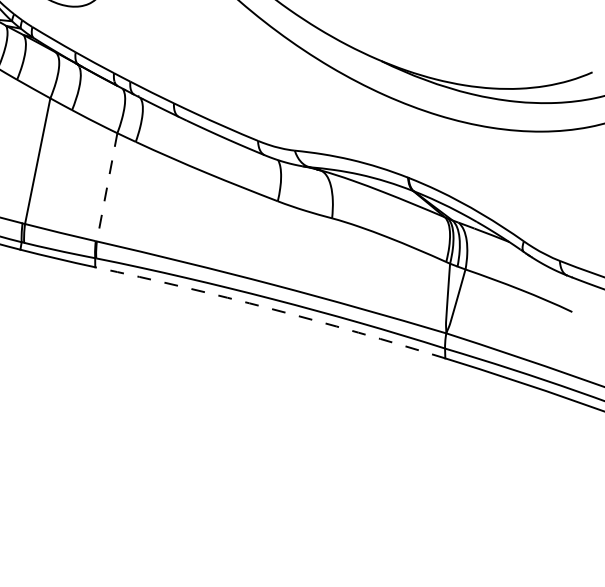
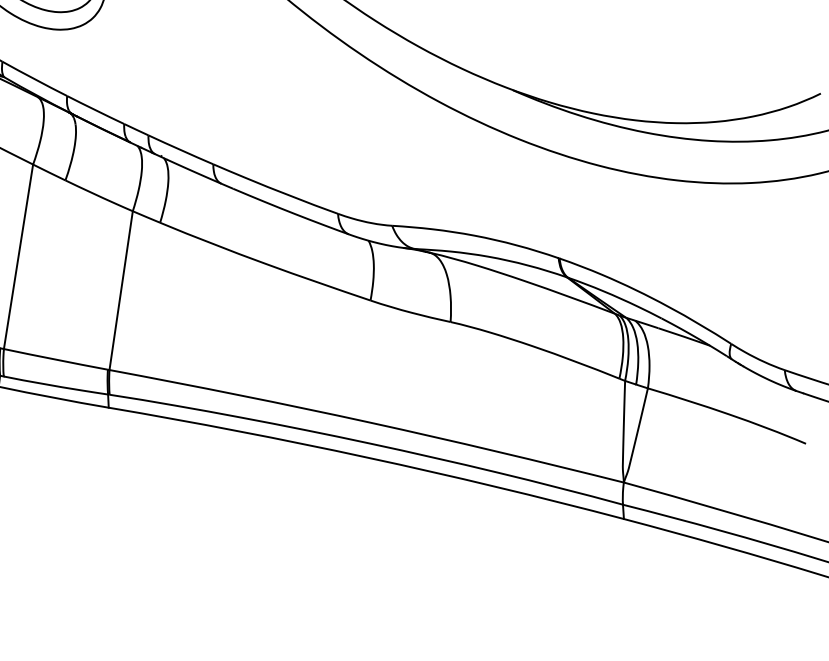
line: (107, 187) -> (121, 290), dashed -> solid
arc: (271, 308) -> (367, 457), dashed -> solid

